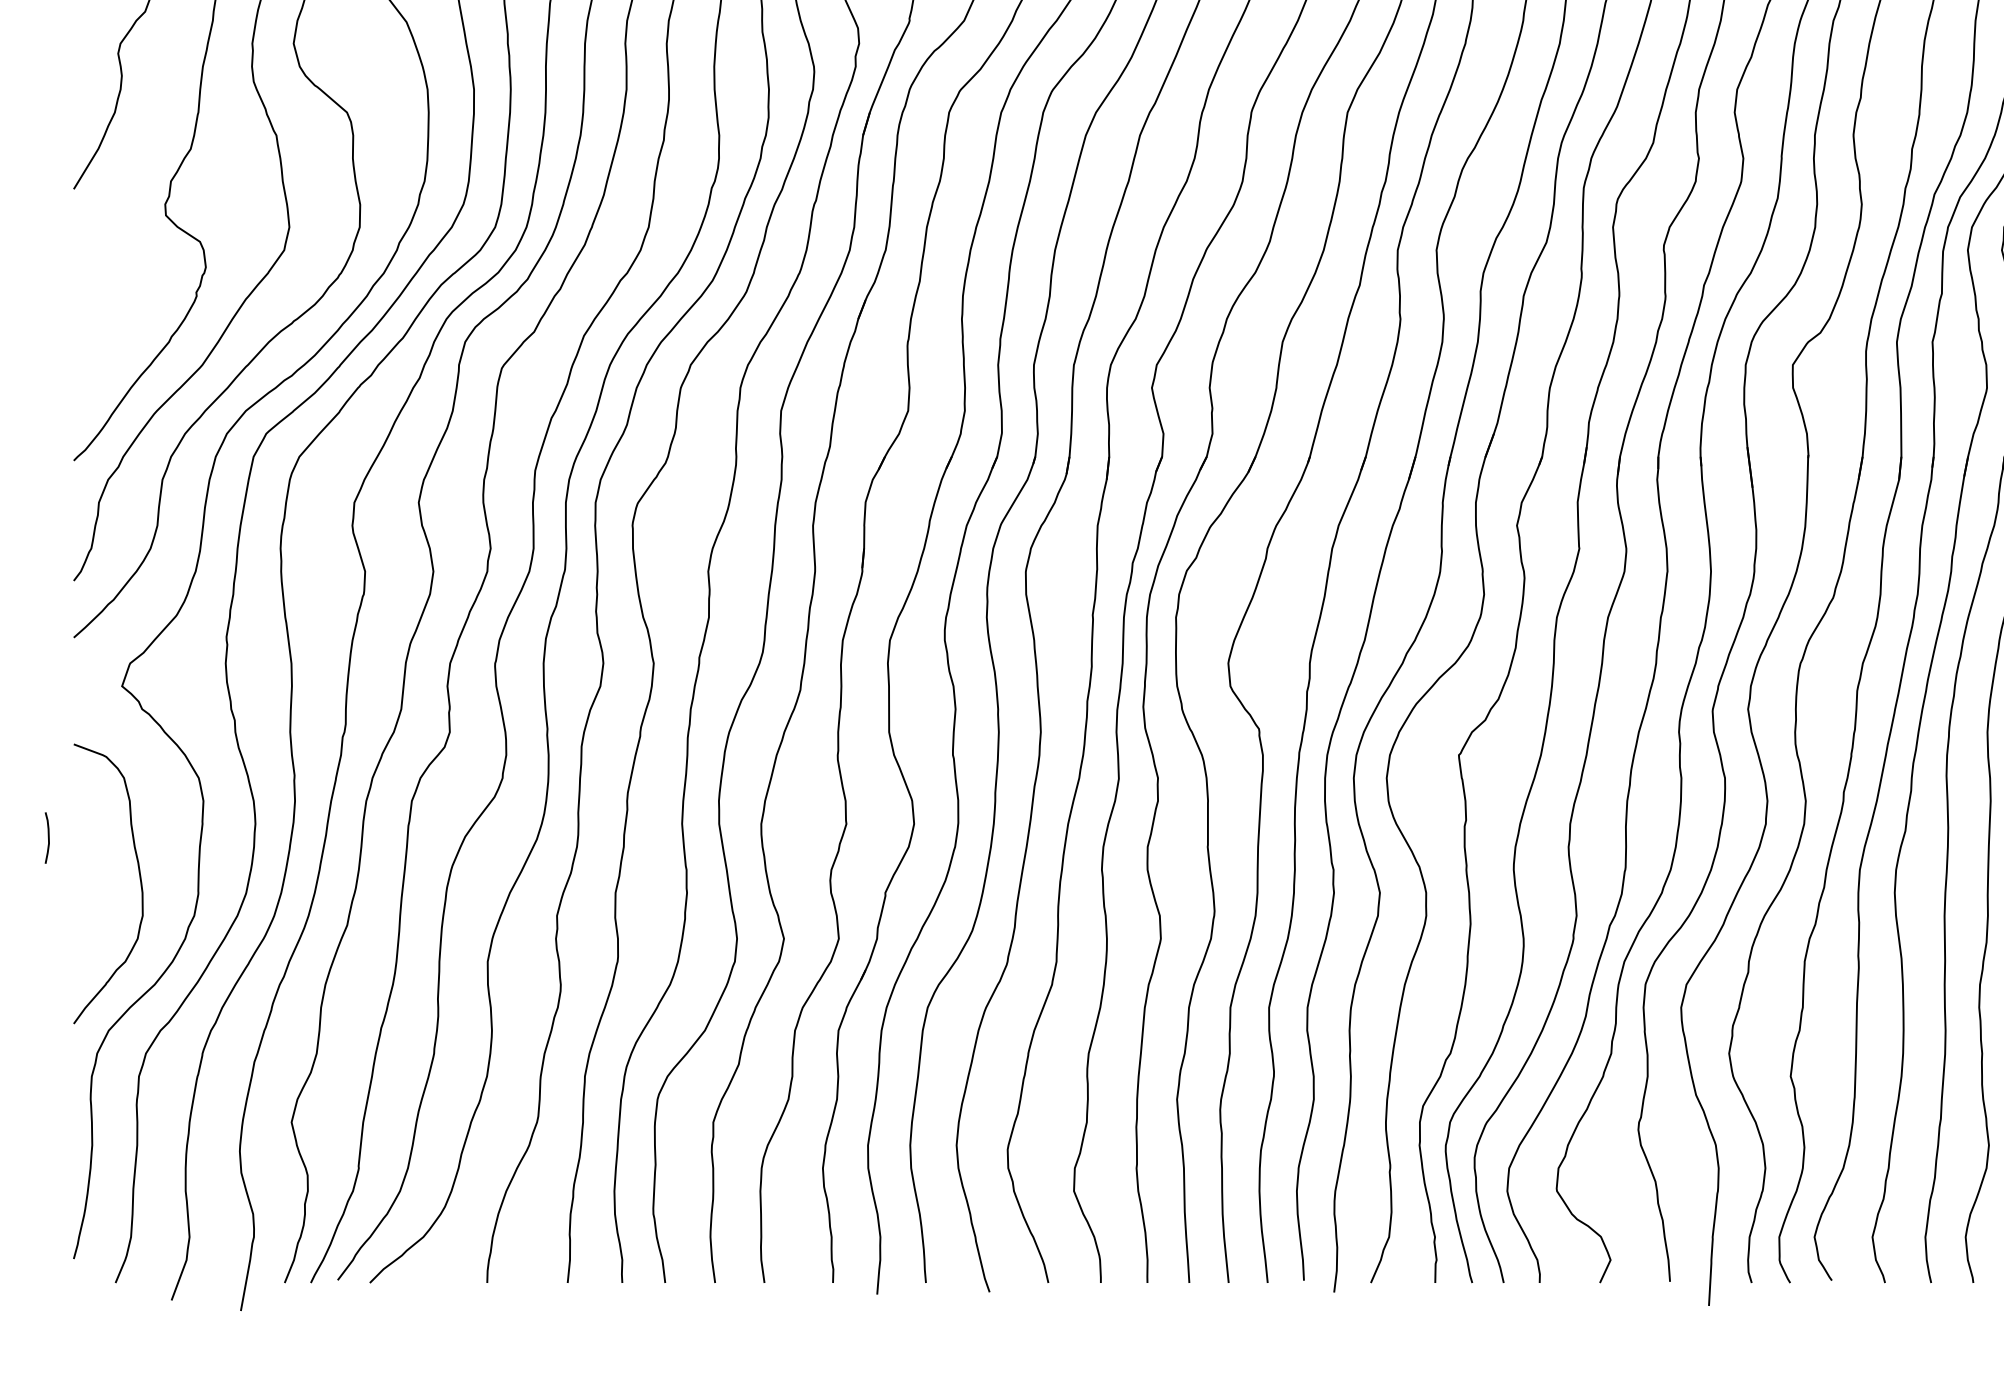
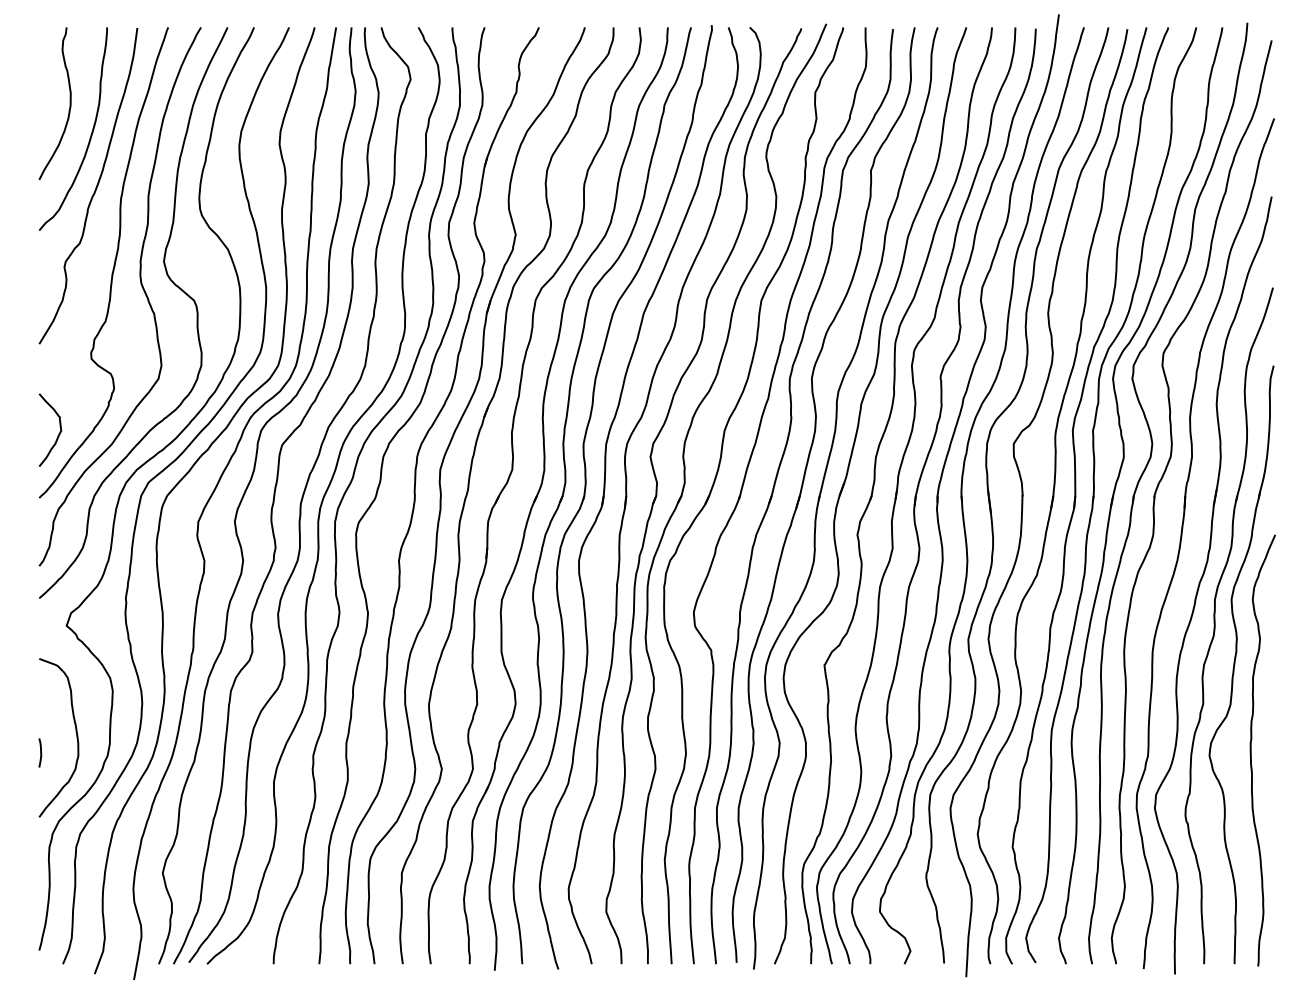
curve: (107, 346) -> (58, 433), added
curve: (47, 837) -> (40, 752), moved

